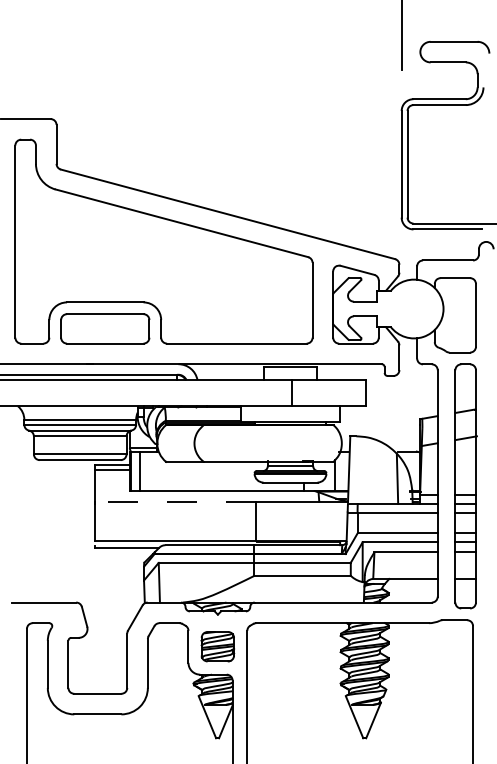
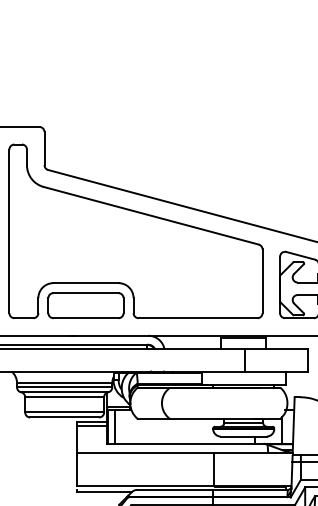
line: (174, 501) -> (144, 452), dashed -> solid

